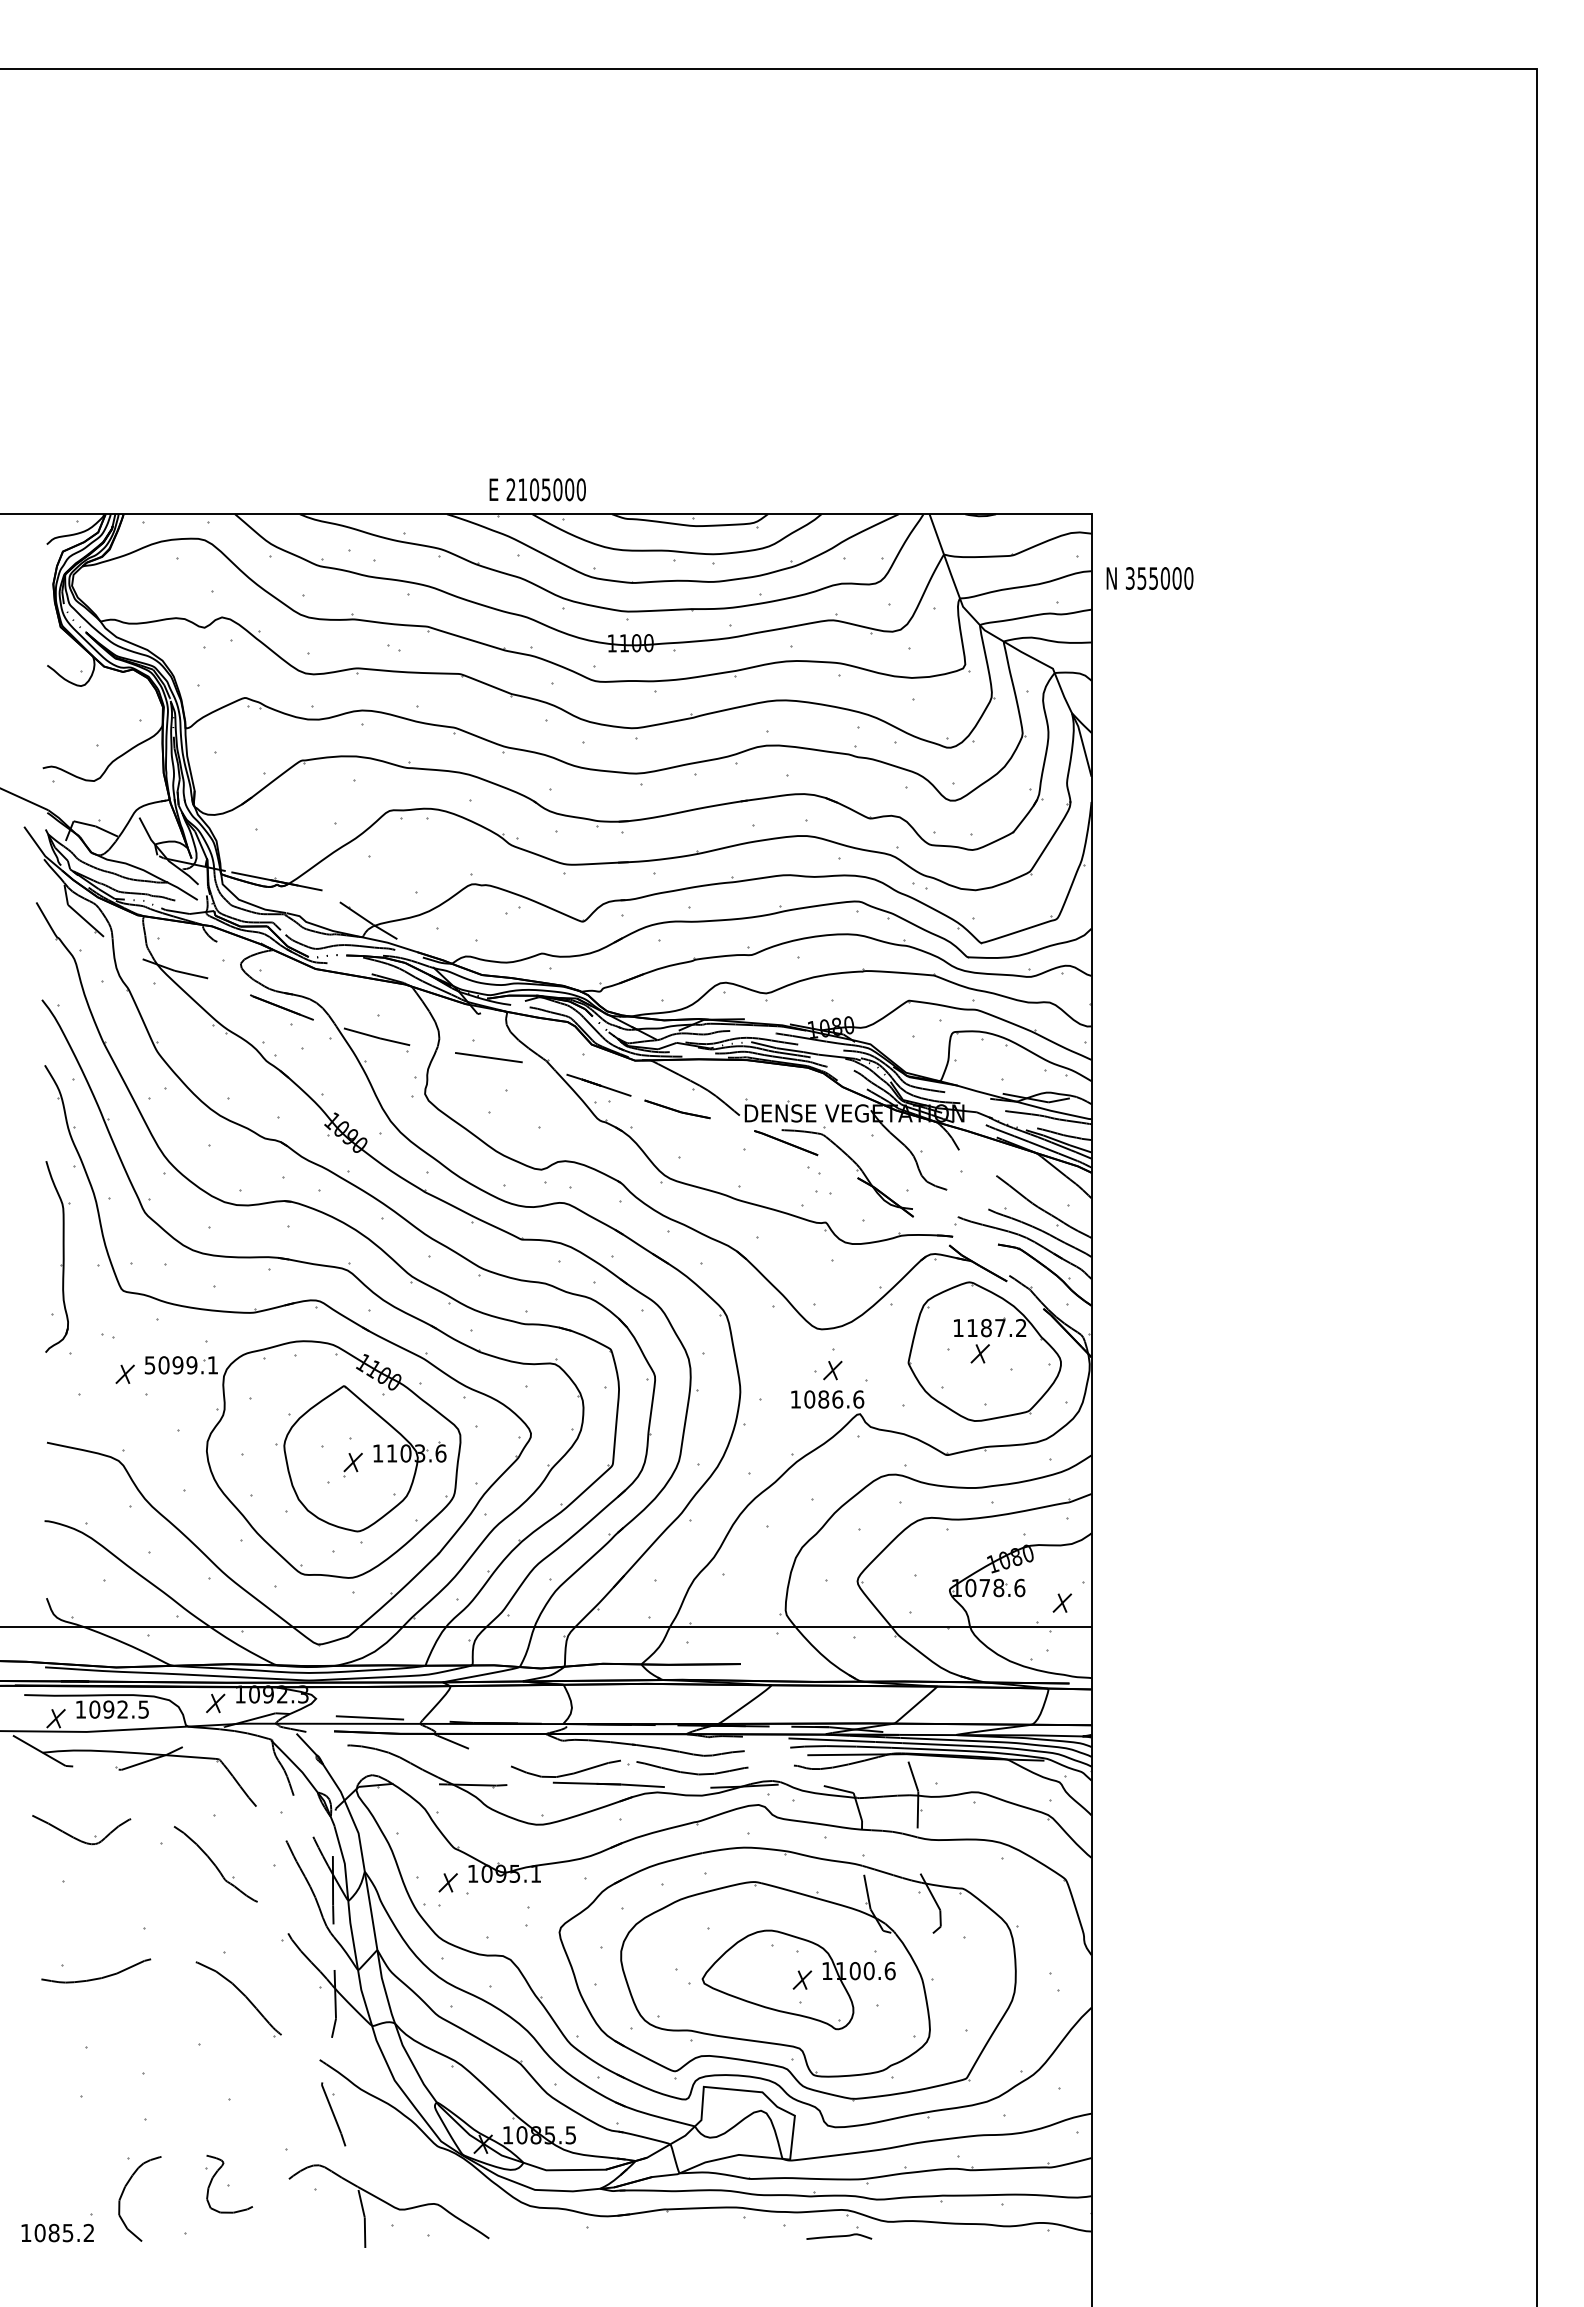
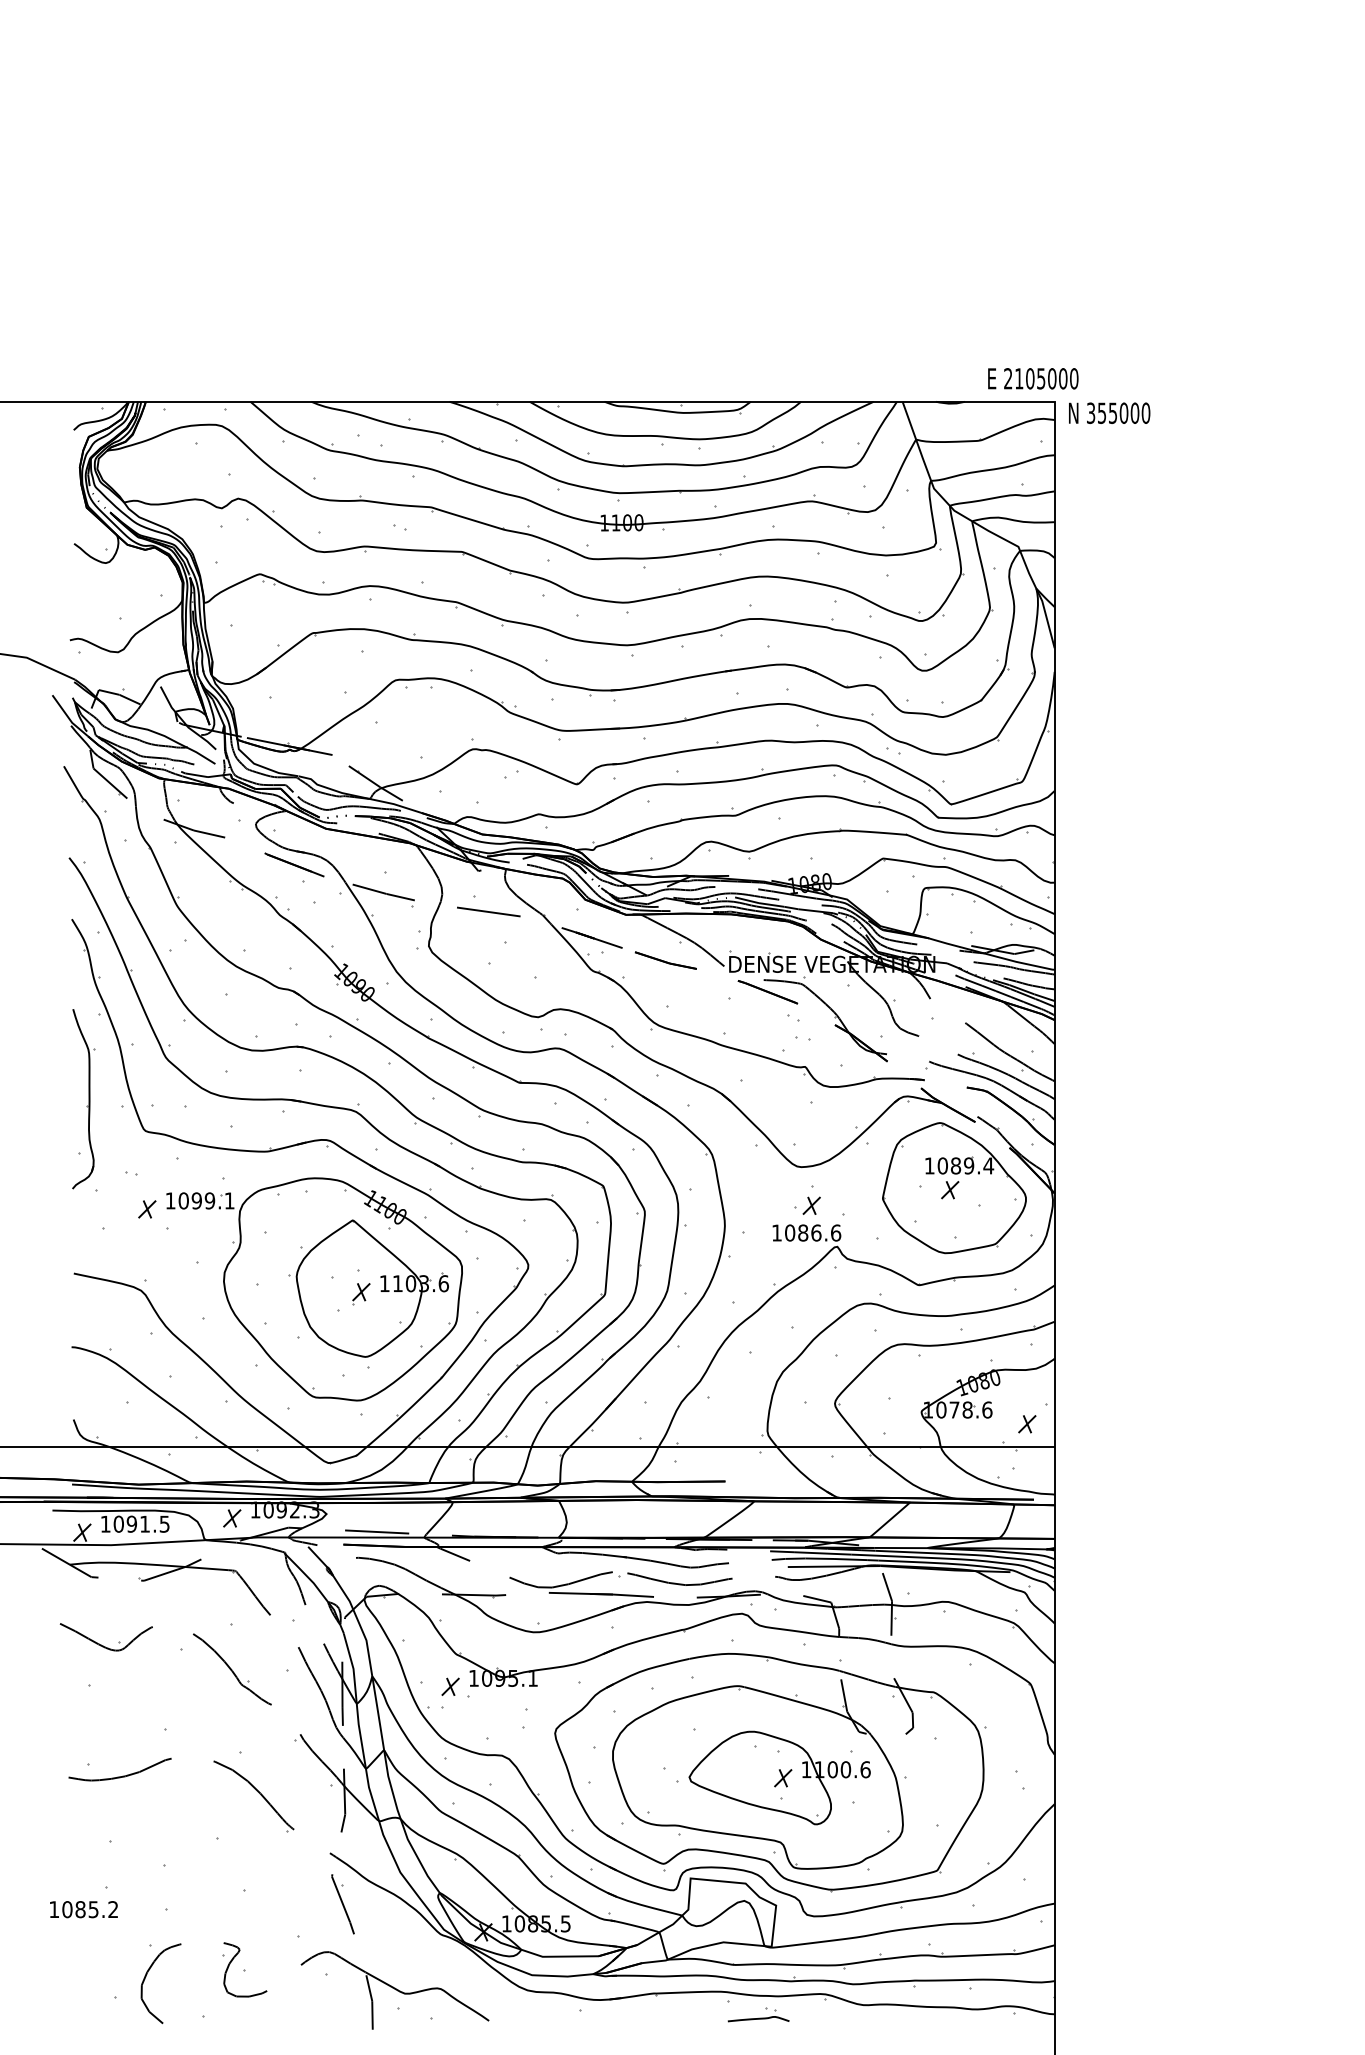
text: (537, 489) -> (1033, 378), moved
text: (1149, 578) -> (1109, 413), moved
text: (997, 1327) -> (966, 1165), 1187.2 -> 1089.4
text: (149, 1365) -> (170, 1201), 5099.1 -> 1099.1
text: (122, 1709) -> (144, 1524), 1092.5 -> 1091.5
text: (57, 2232) -> (83, 1909), moved
part: (839, 2232) -> (758, 2015), moved

